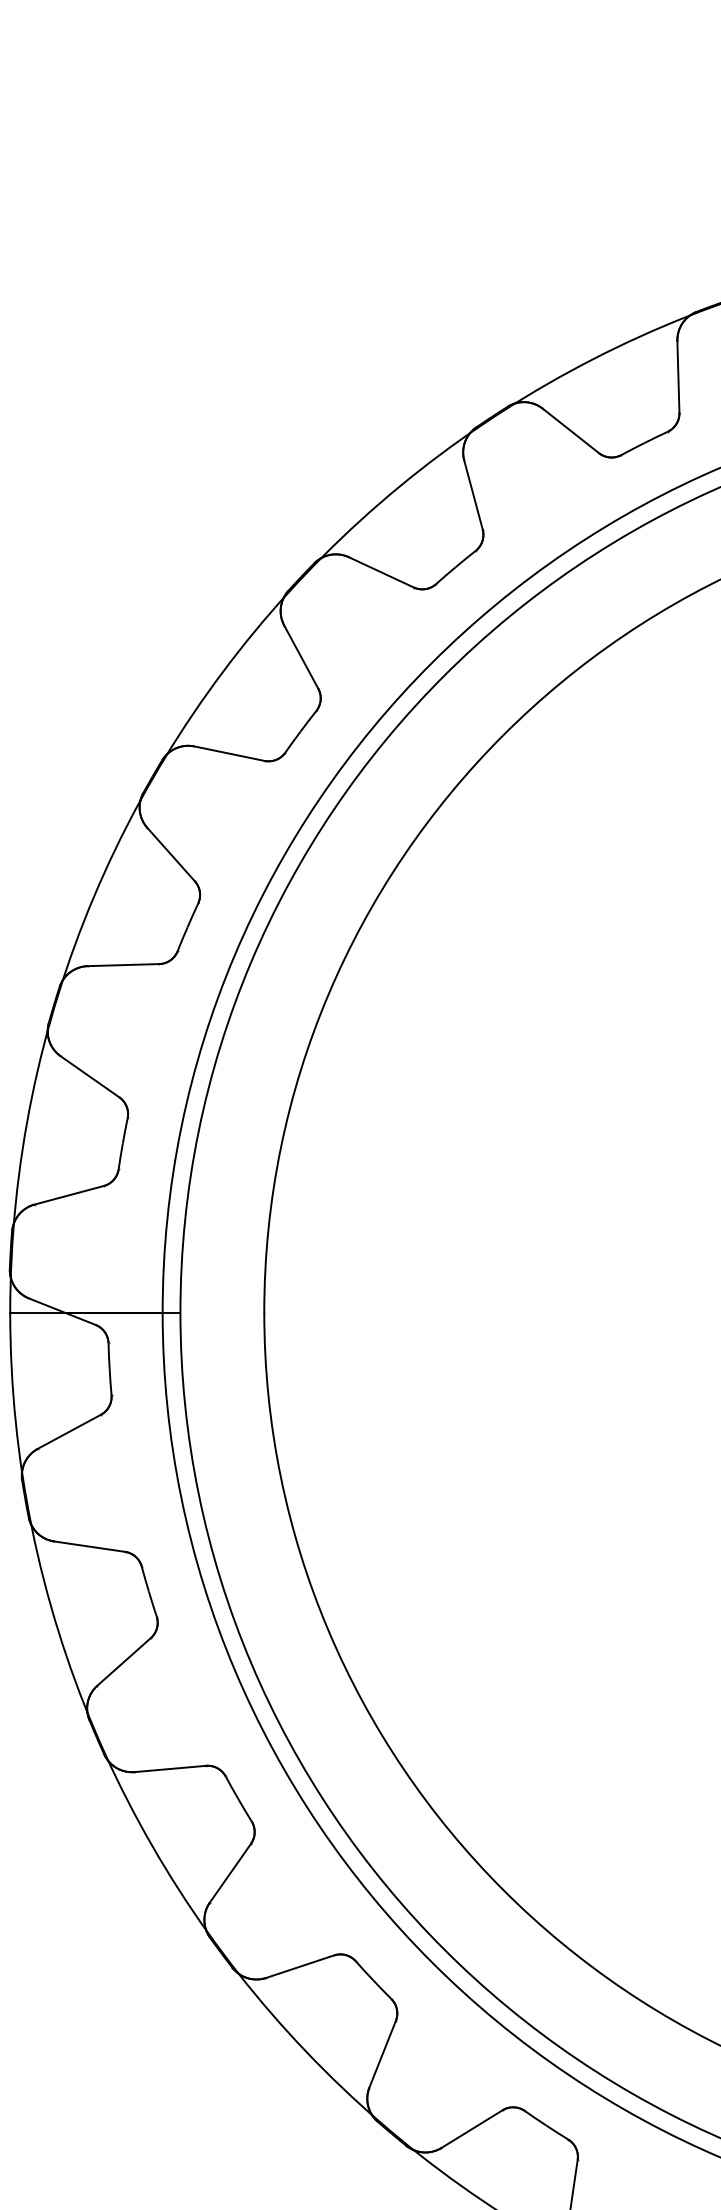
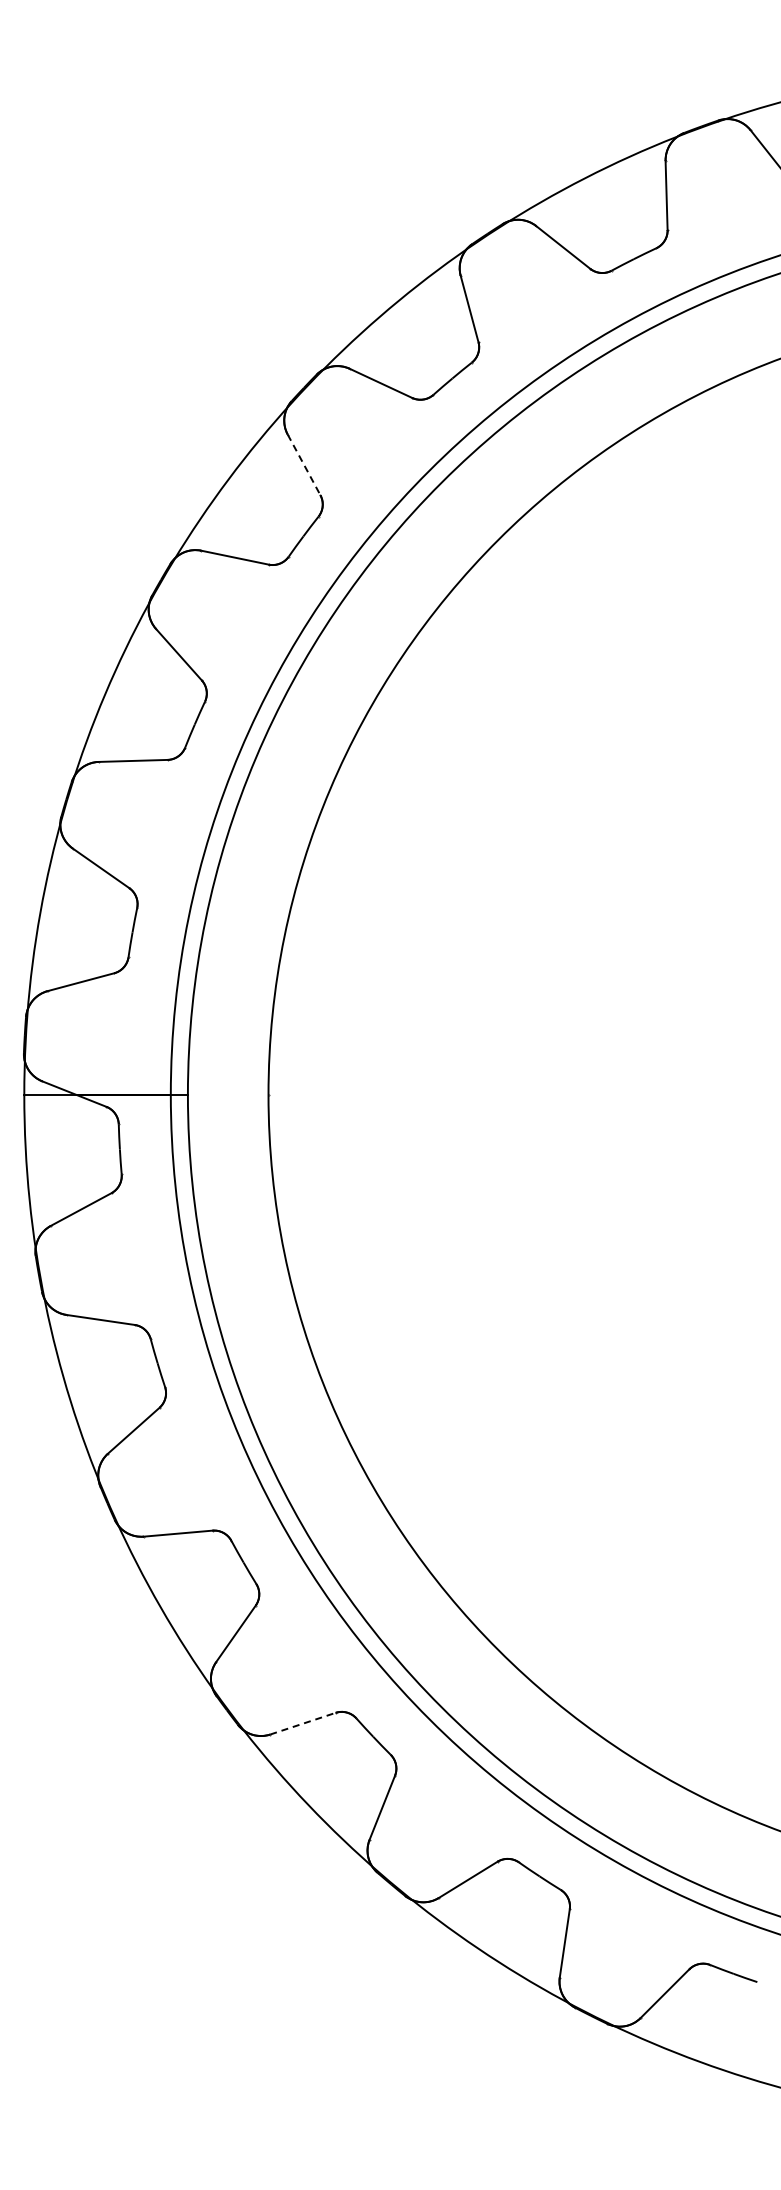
line: (301, 657) -> (304, 465), solid -> dashed
line: (300, 1966) -> (303, 1723), solid -> dashed

